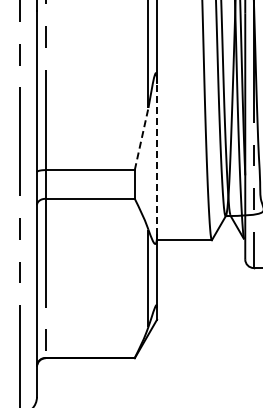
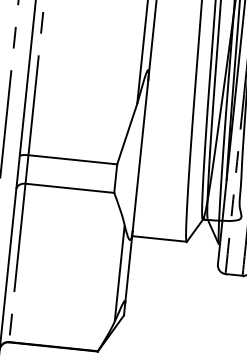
line: (141, 139) -> (127, 134), dashed -> solid
line: (157, 159) -> (140, 156), dashed -> solid

